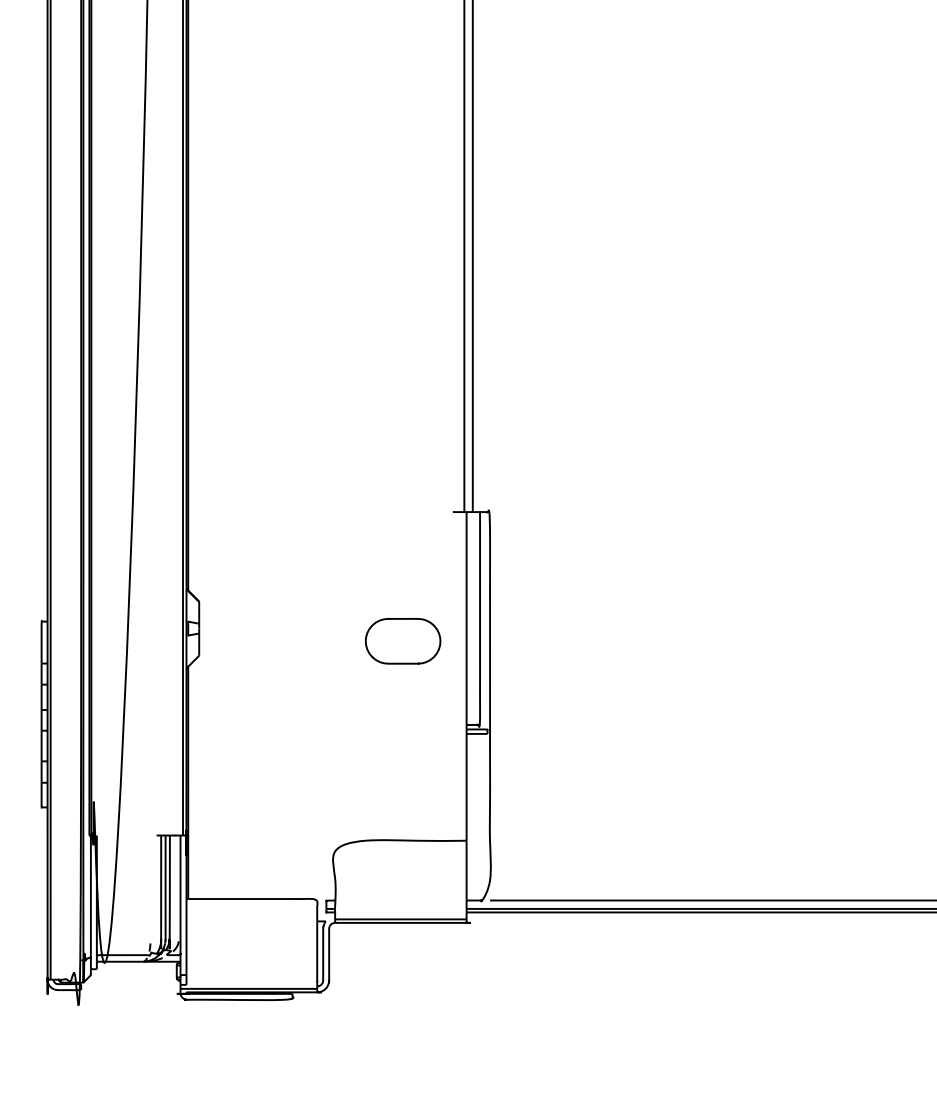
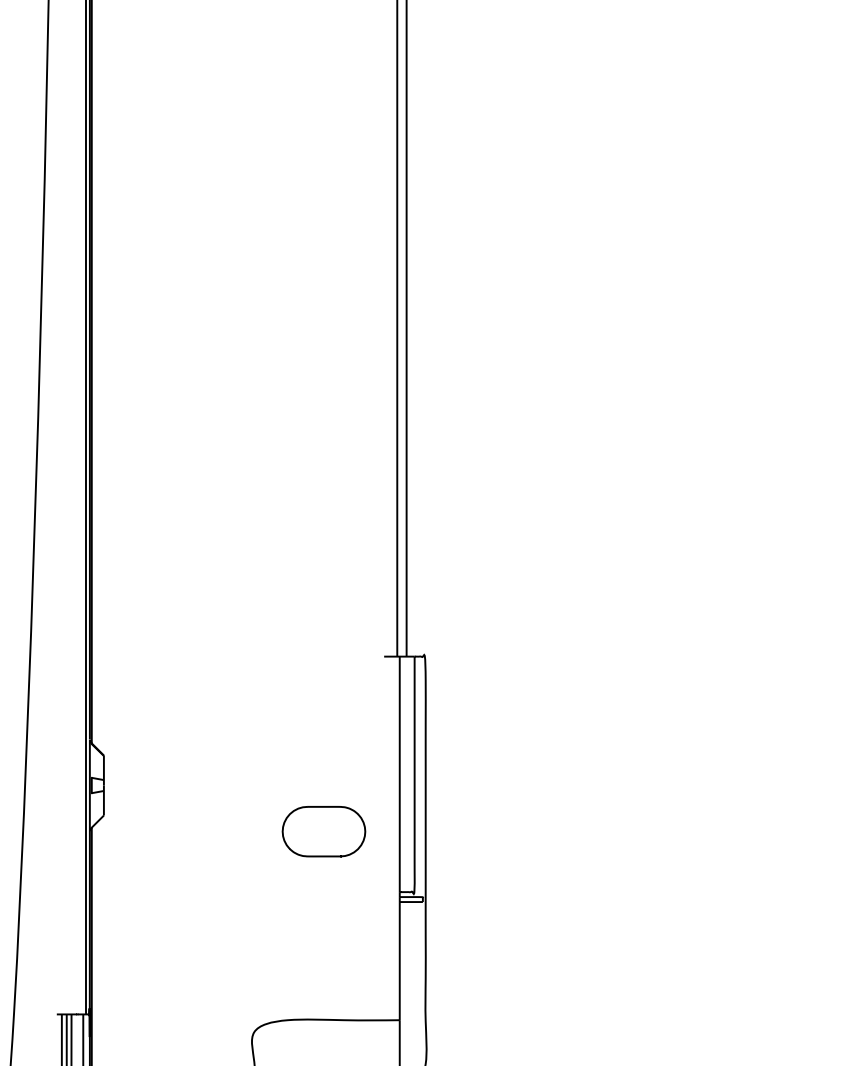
part: (402, 641) -> (323, 831), moved

